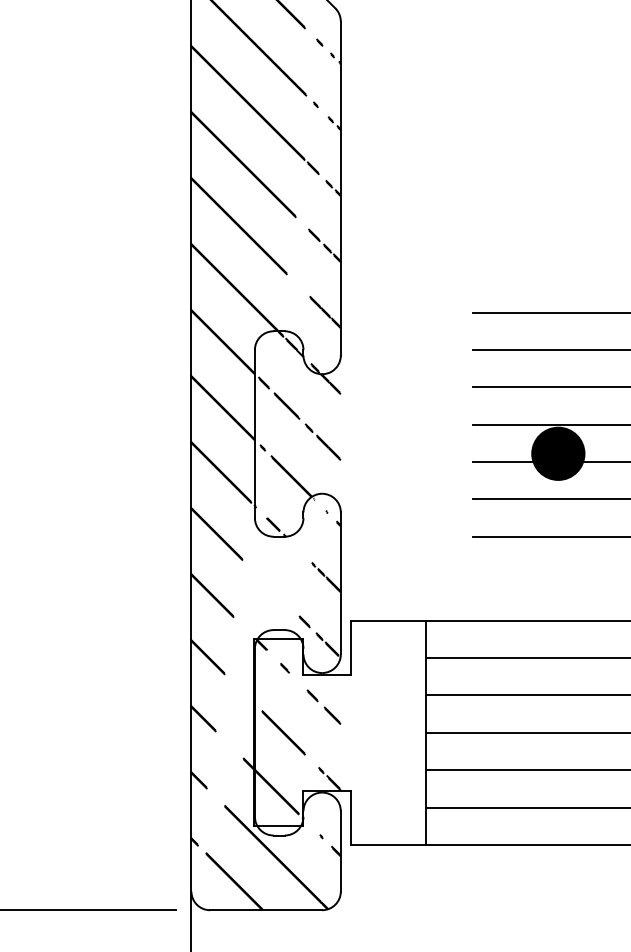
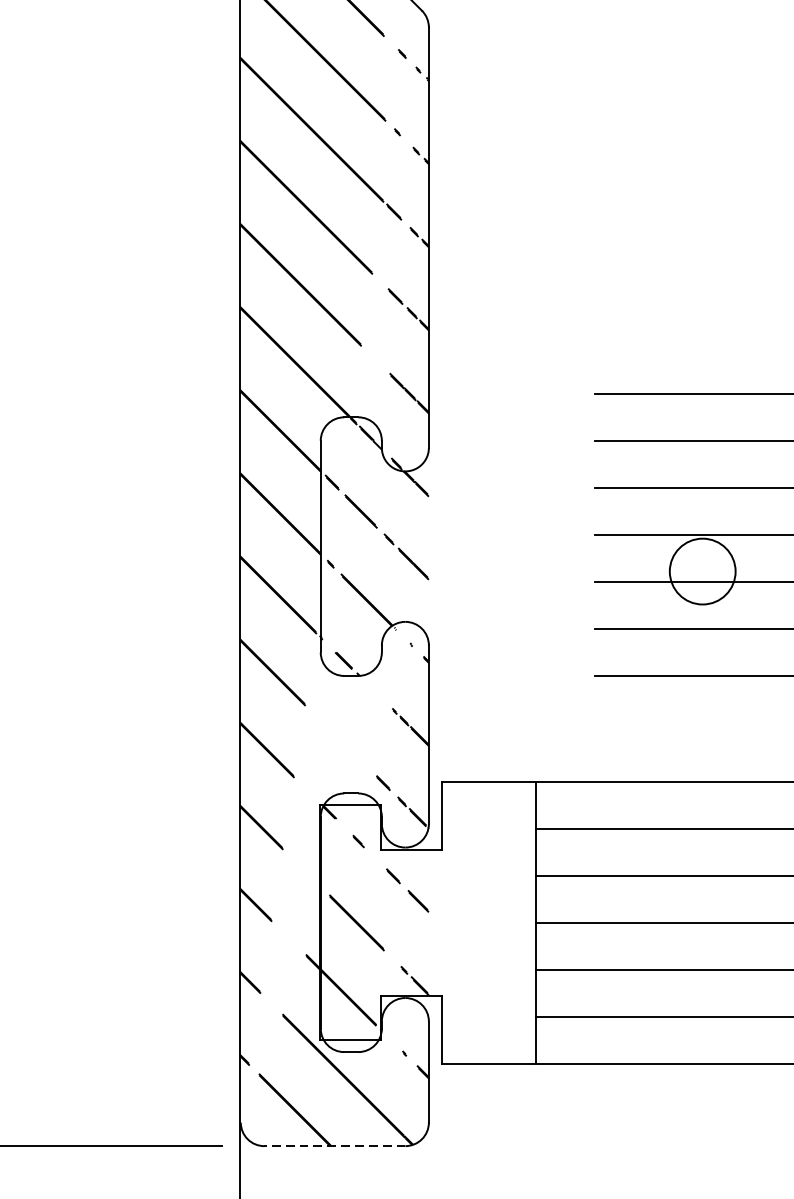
fill: (558, 453) -> (702, 571), removed
line: (265, 910) -> (334, 1146), solid -> dashed

